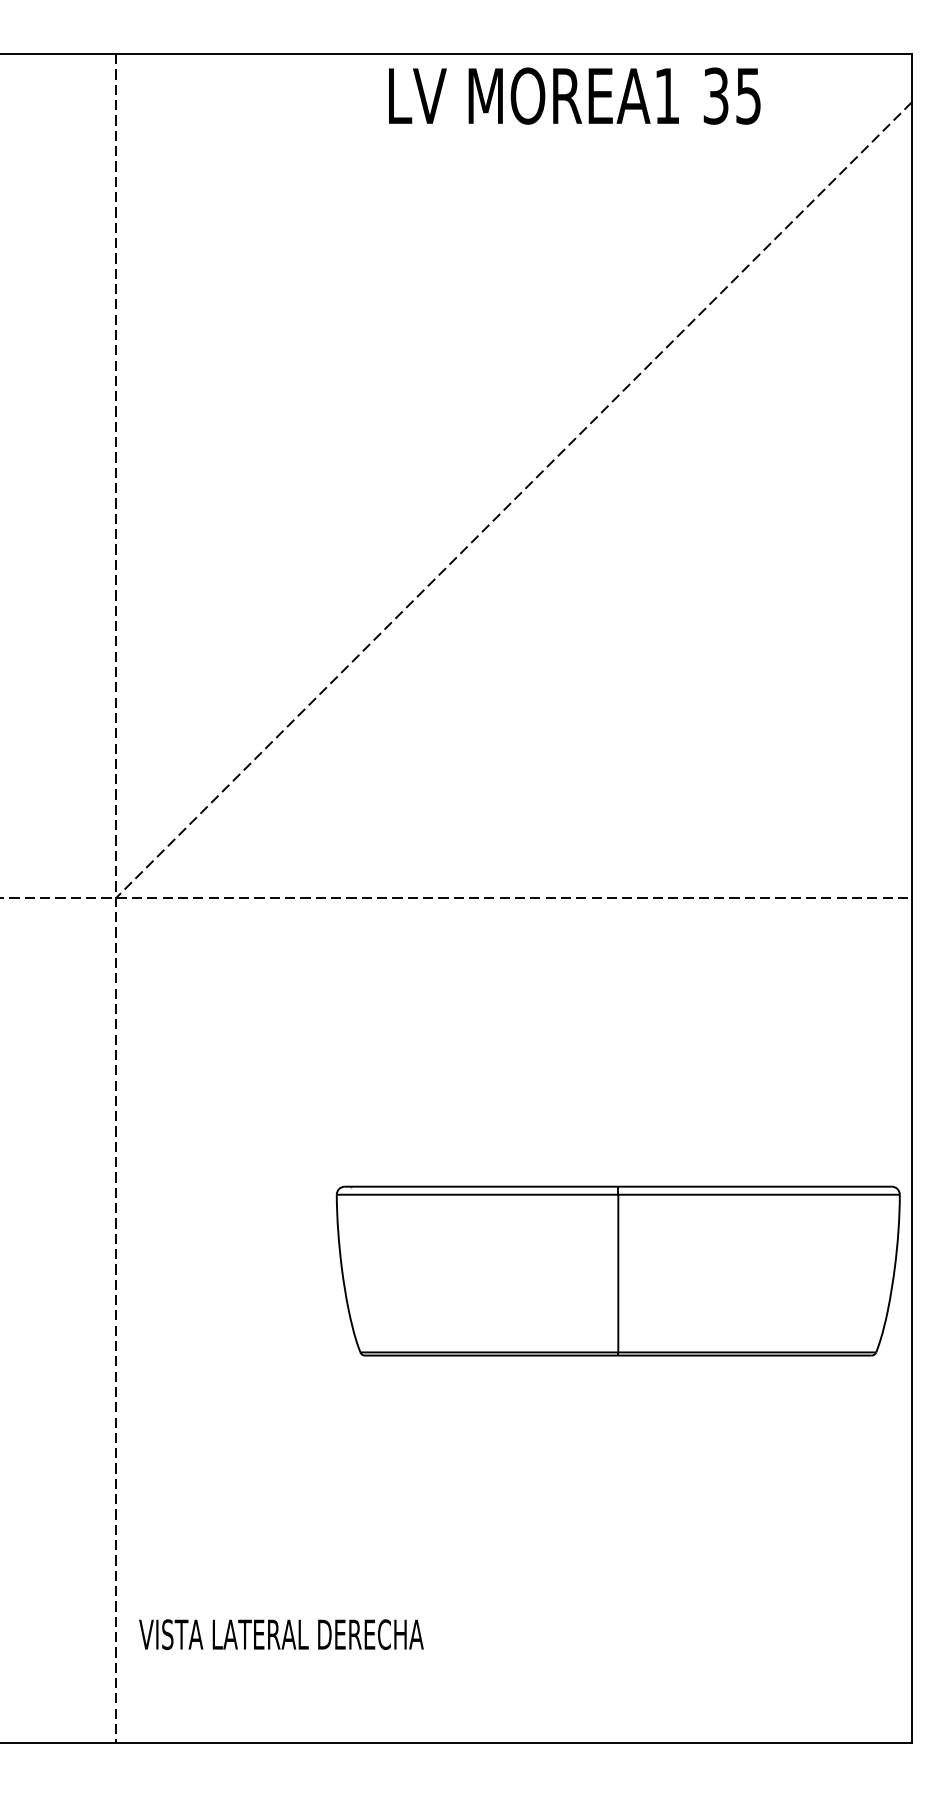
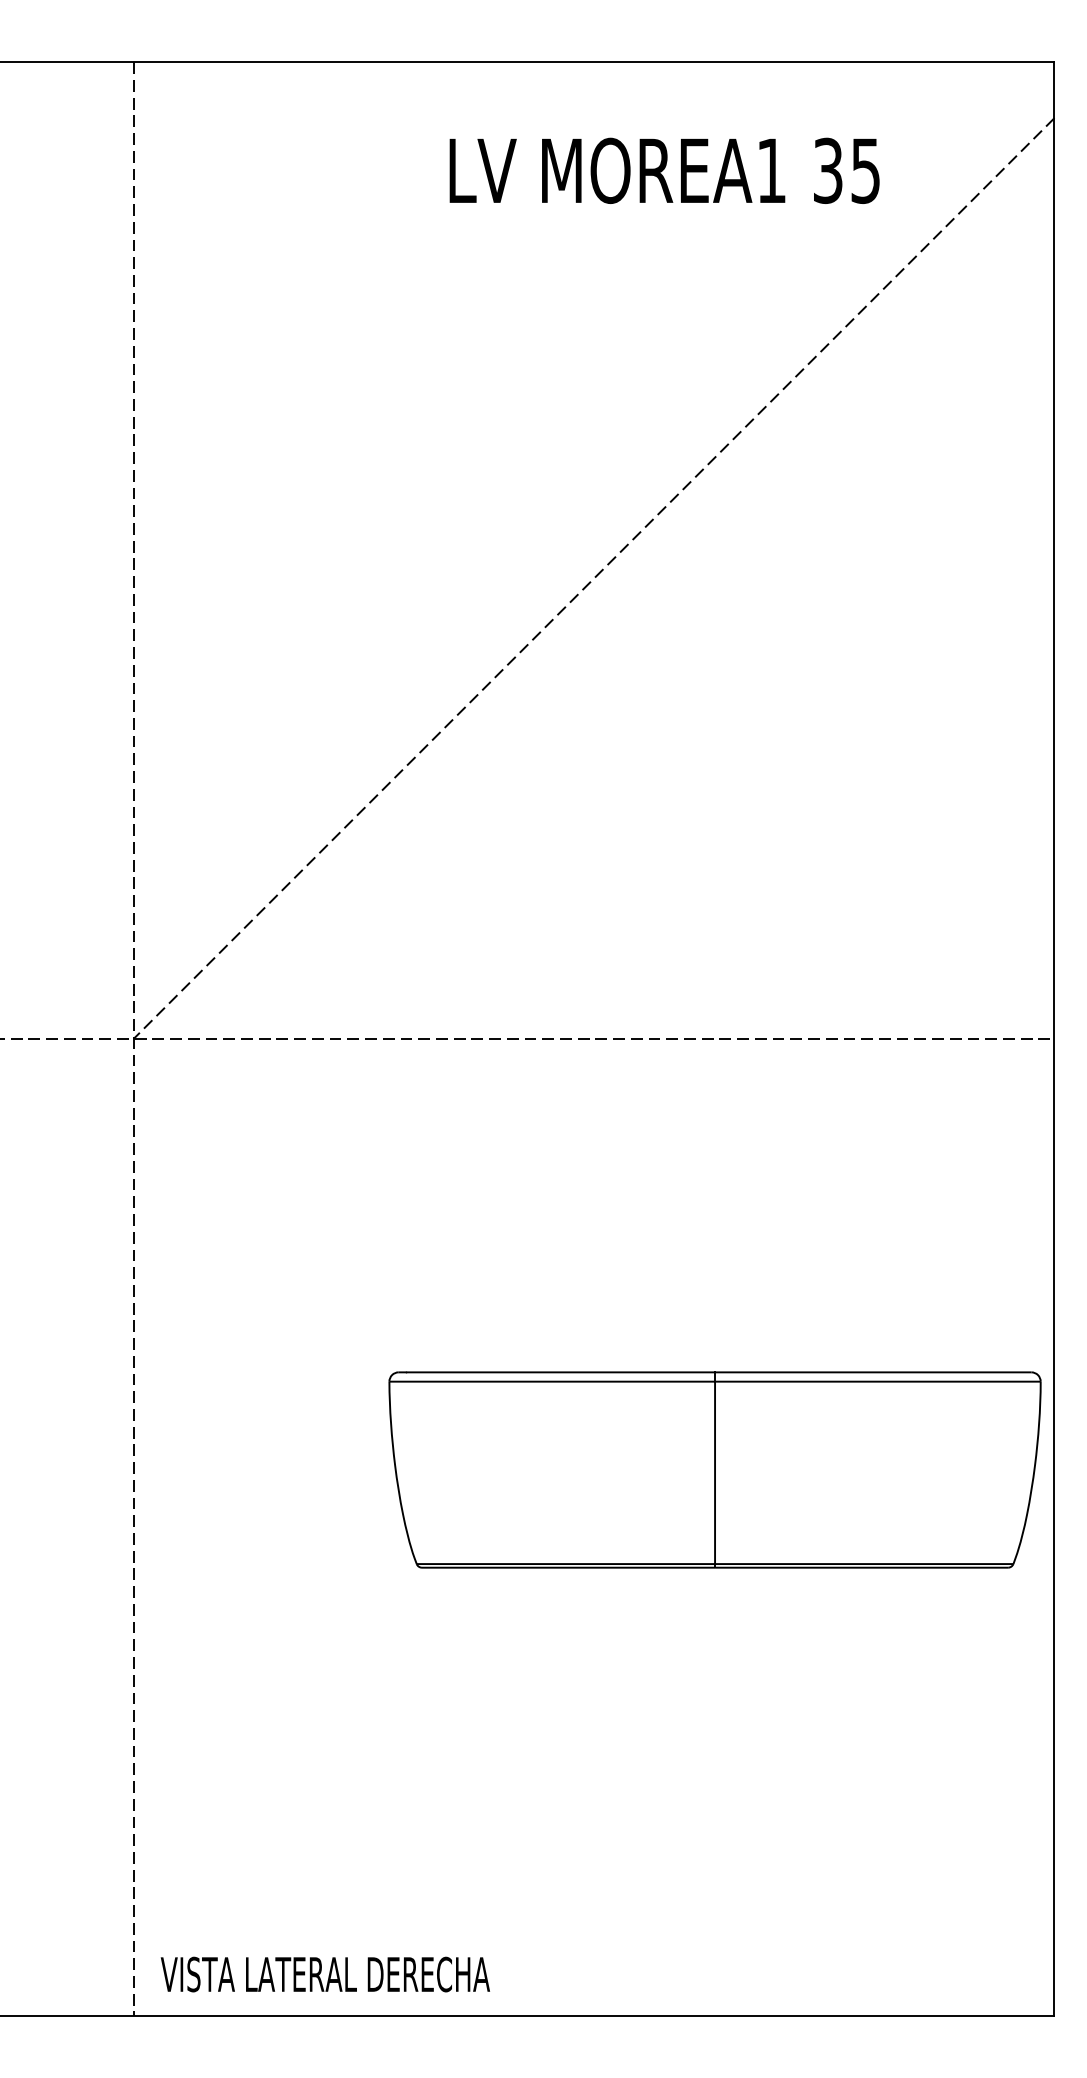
text: (574, 95) -> (664, 170), moved
text: (280, 1634) -> (324, 1974), moved

